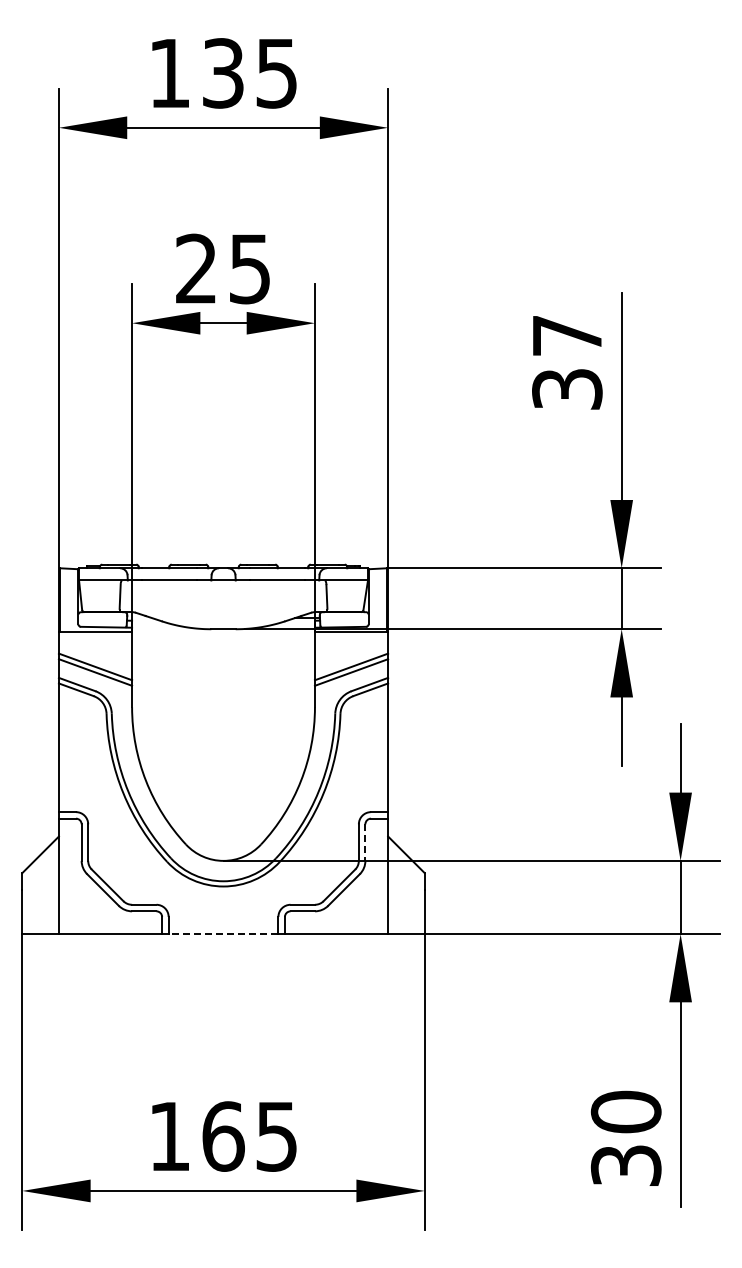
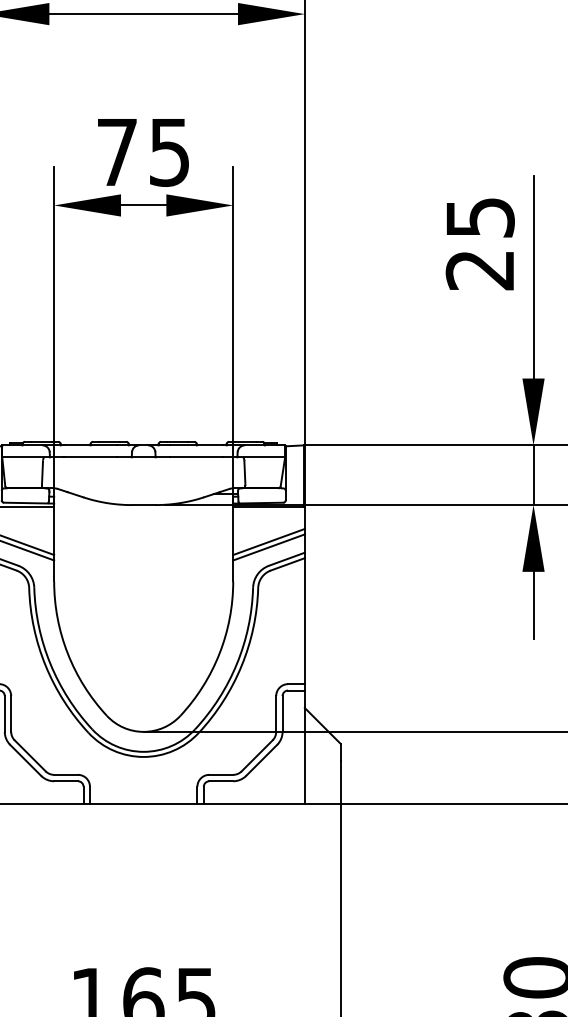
text: (196, 268) -> (117, 151), 25 -> 75
text: (567, 362) -> (480, 243), 37 -> 25
line: (365, 843) -> (282, 714), dashed -> solid
line: (223, 934) -> (143, 803), dashed -> solid

